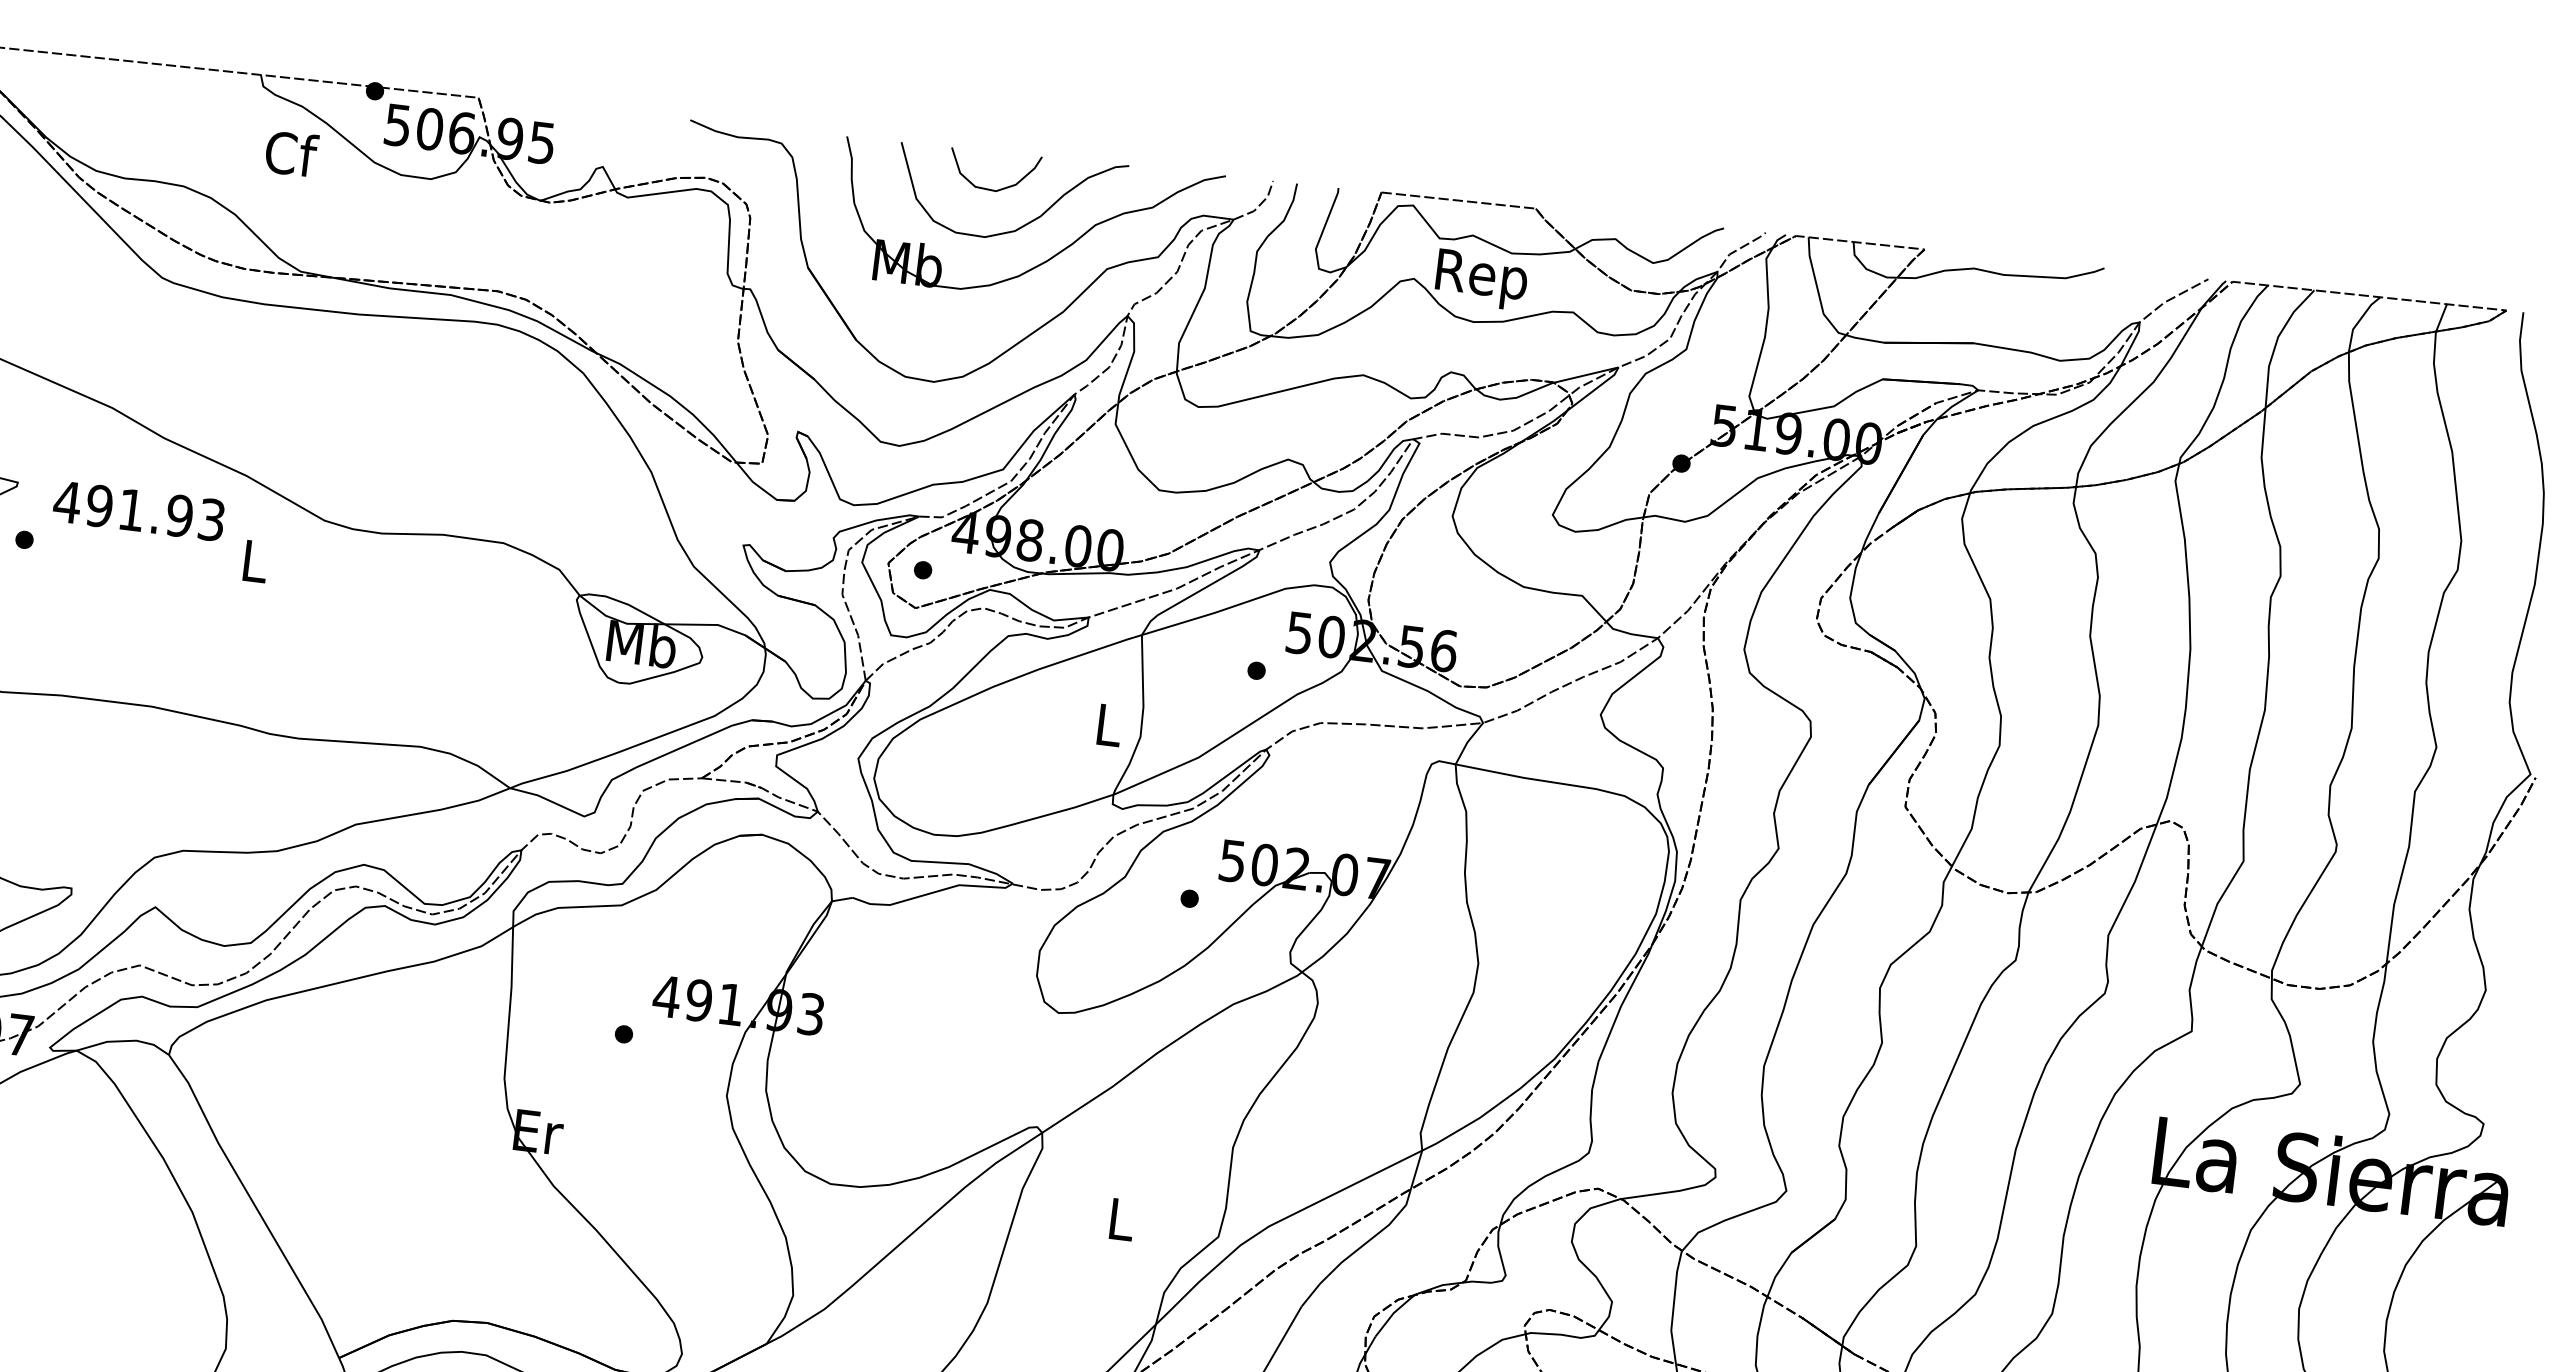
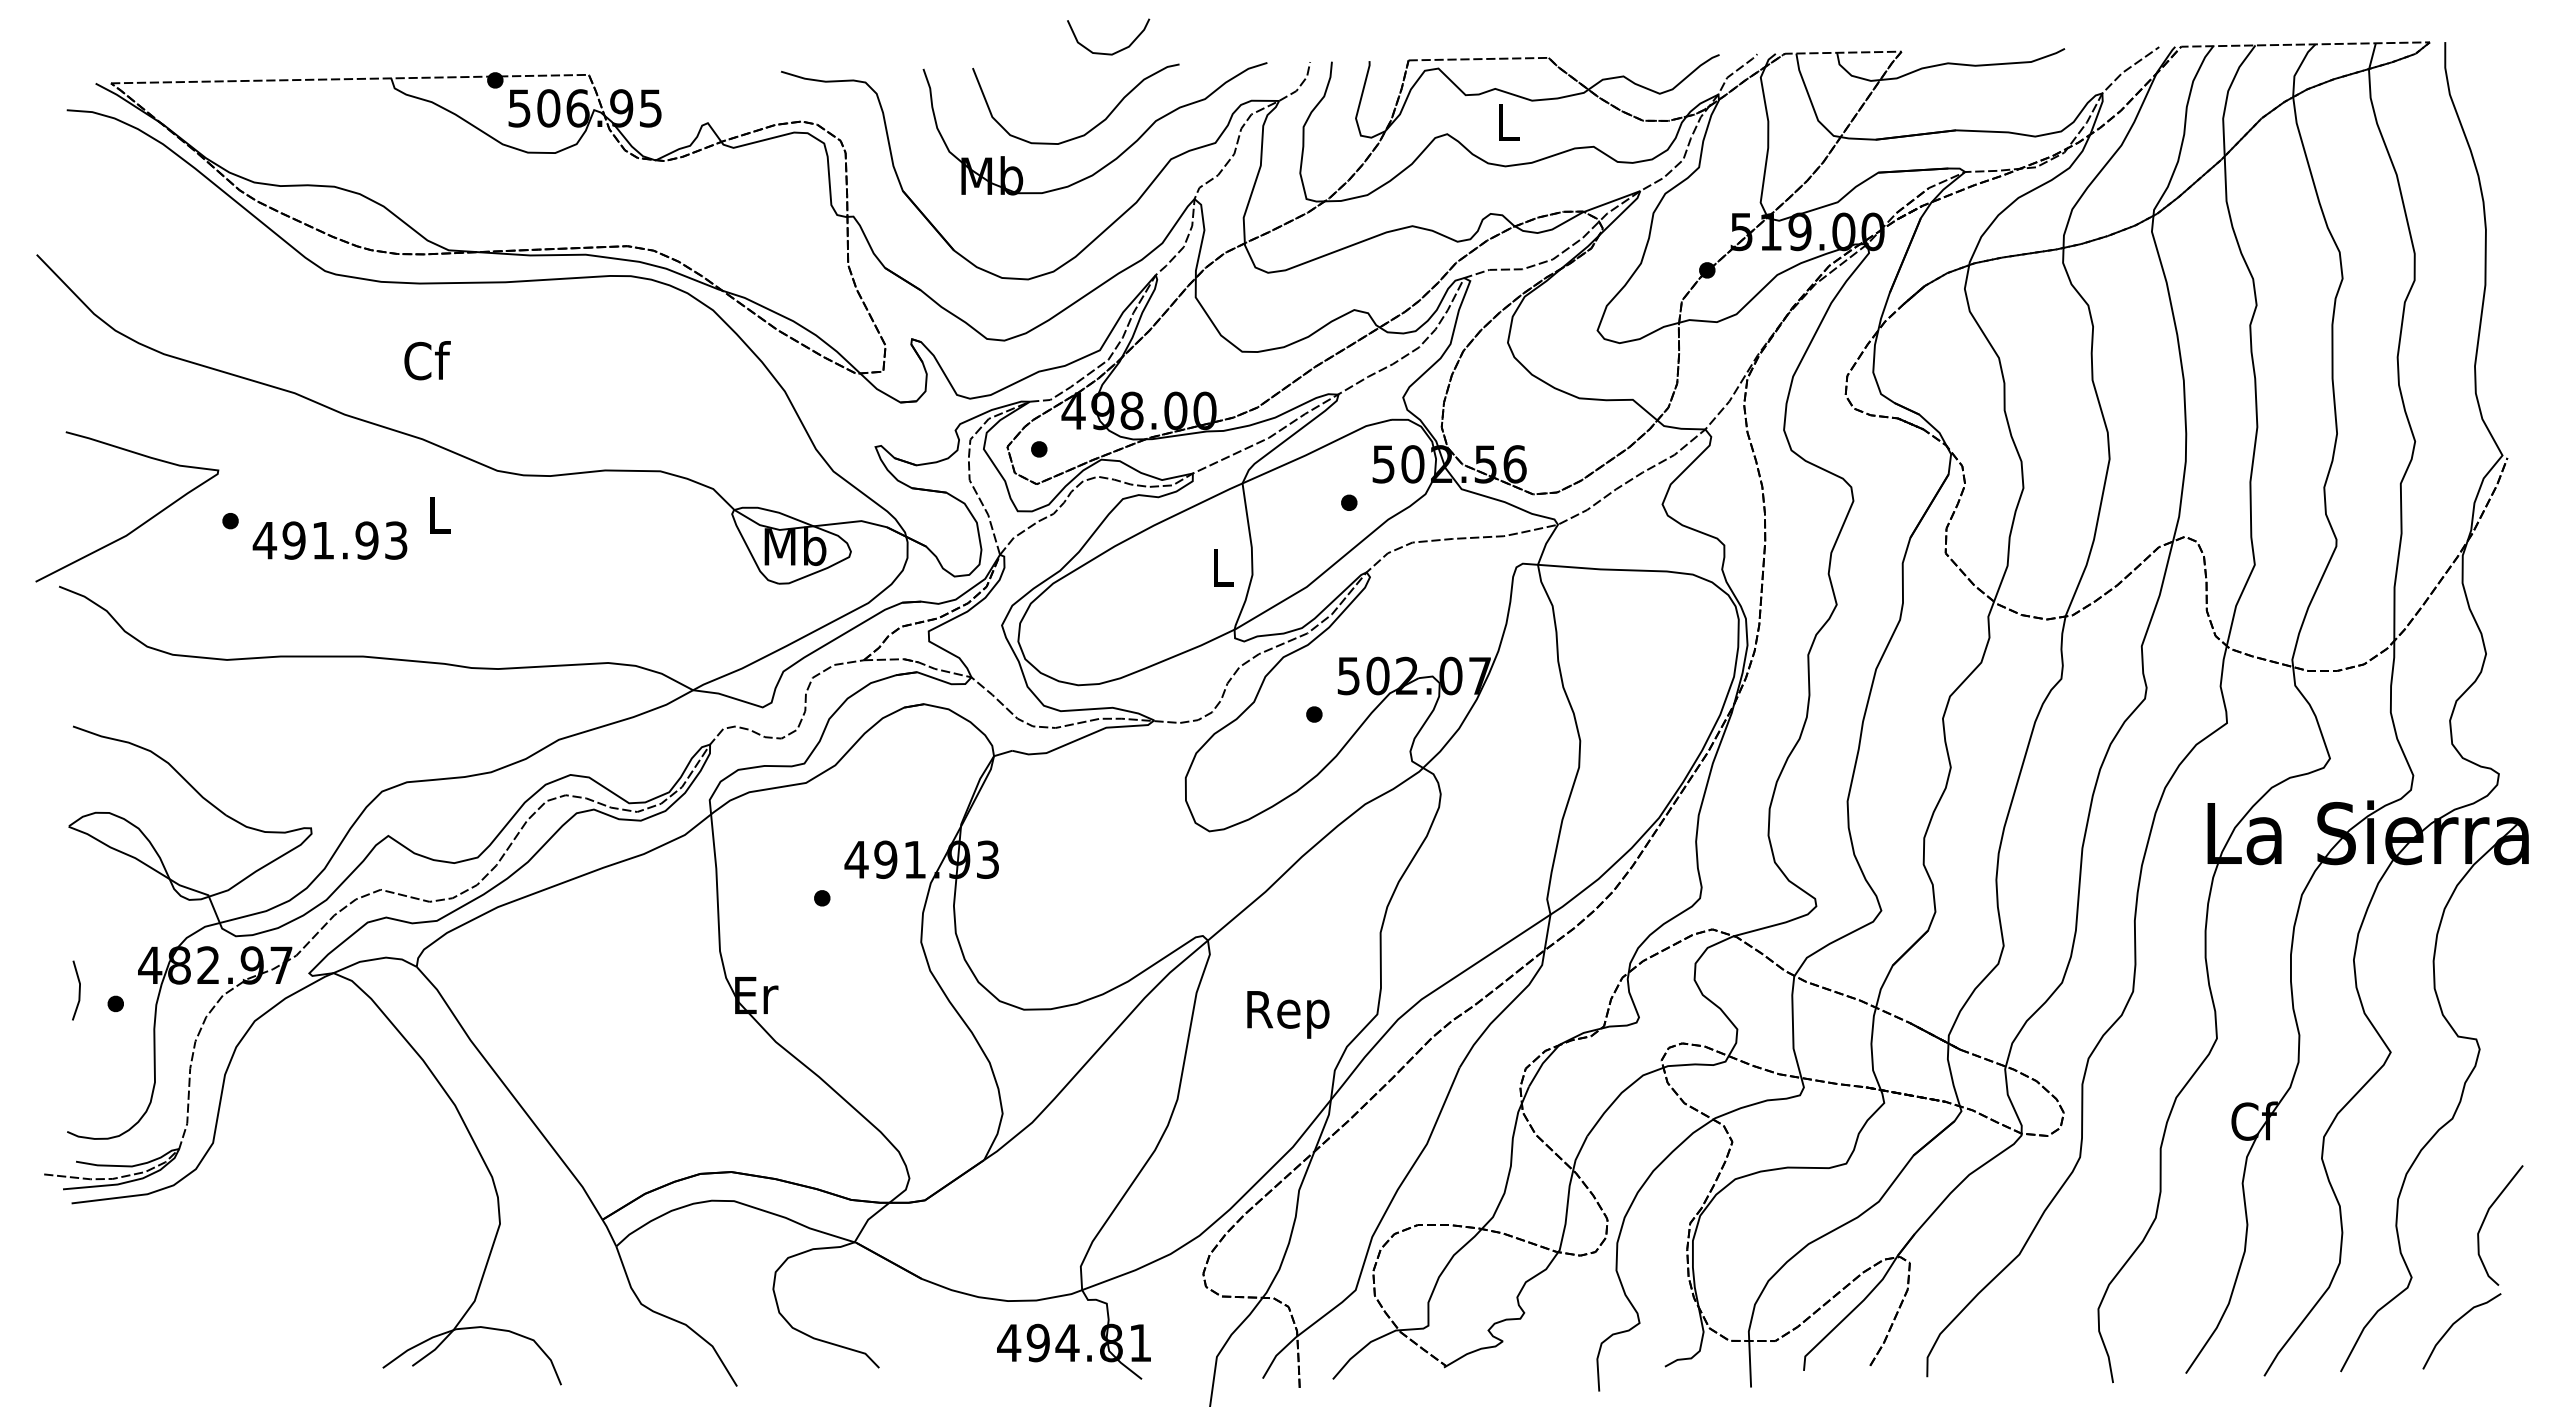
text: (291, 153) -> (427, 360), moved
curve: (998, 189) -> (1113, 52), moved
text: (1481, 279) -> (1507, 127), Rep -> L
text: (138, 510) -> (329, 540), moved
text: (1120, 1224) -> (1288, 1014), L -> Rep

